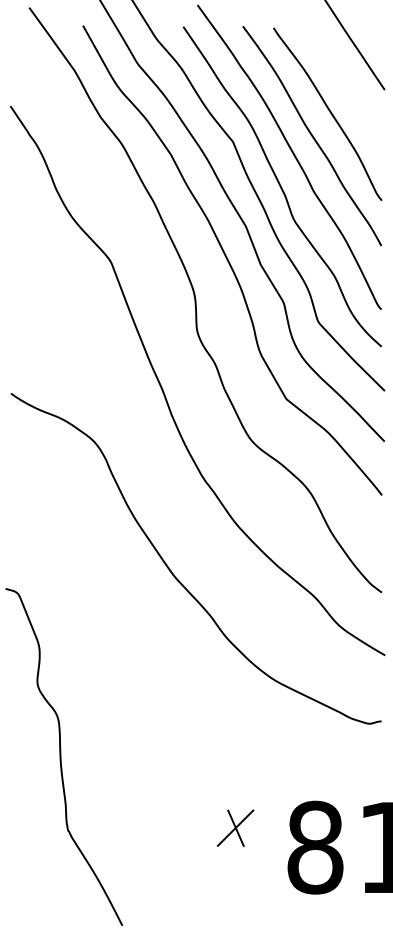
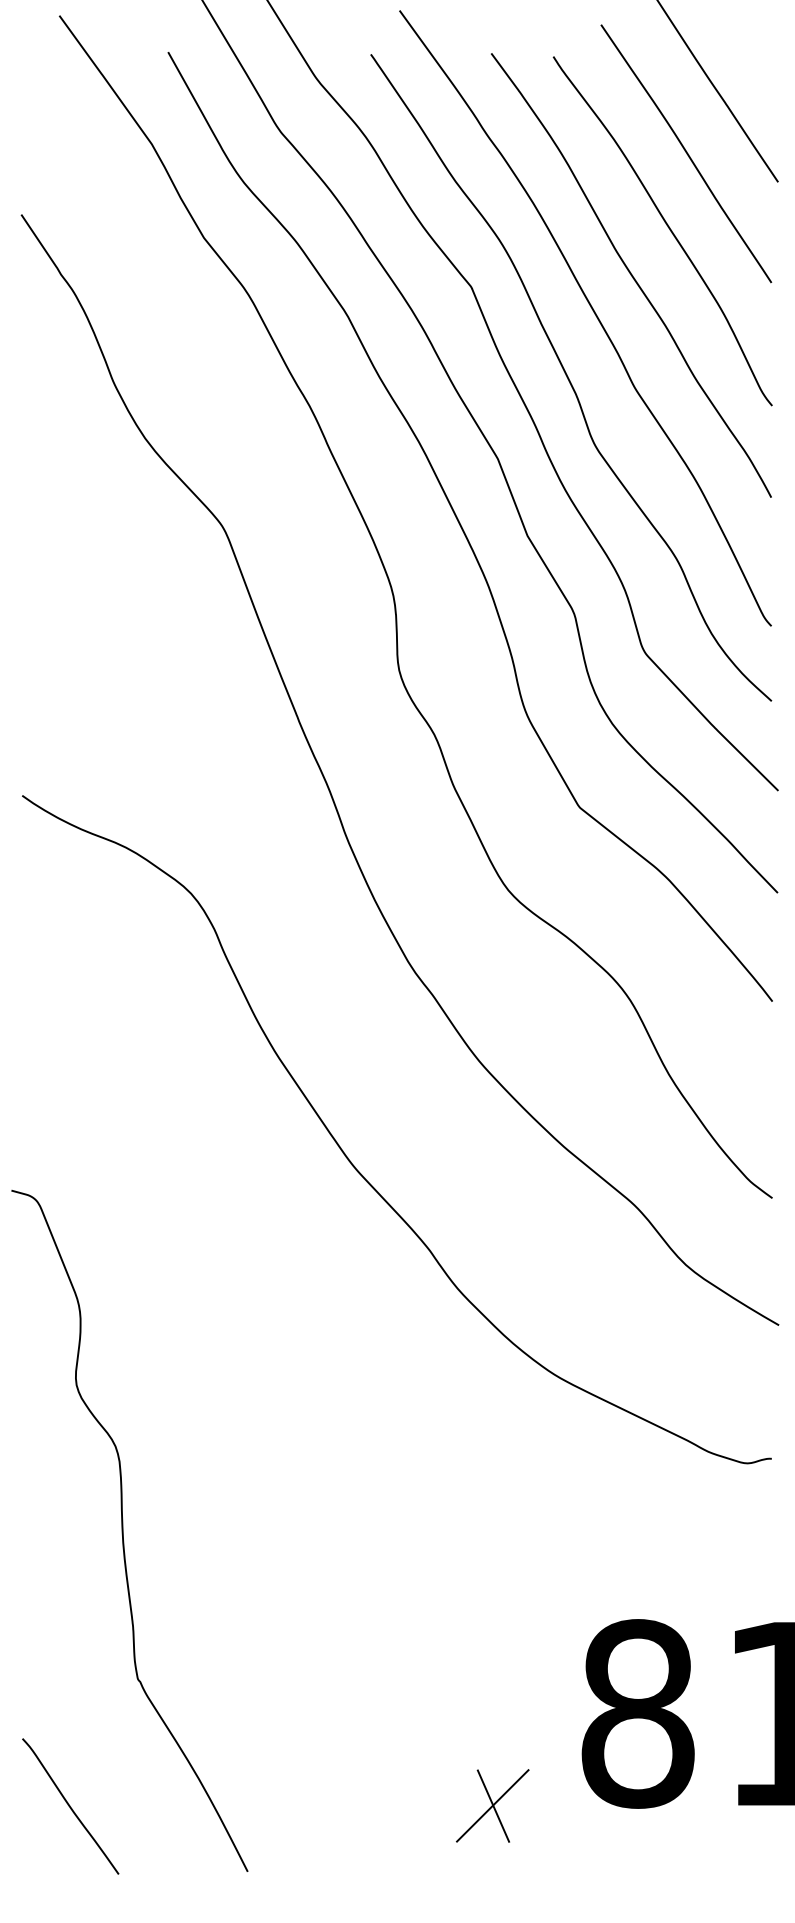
line: (338, 75) -> (684, 152), added
part: (235, 827) -> (492, 1804), moved
line: (34, 893) -> (70, 1806), added

